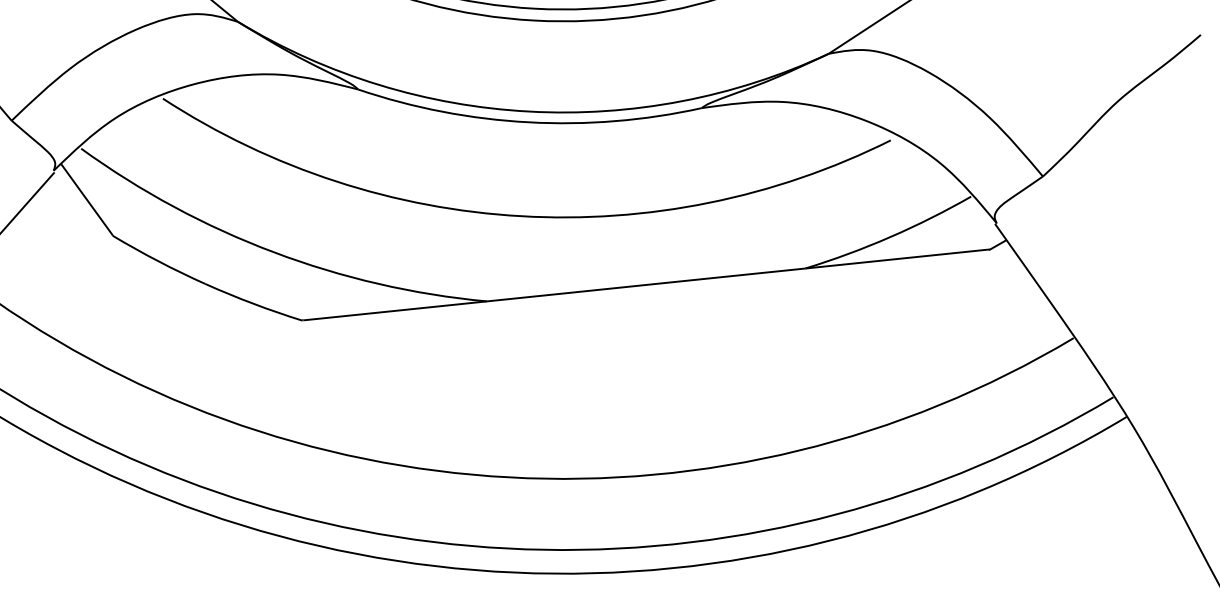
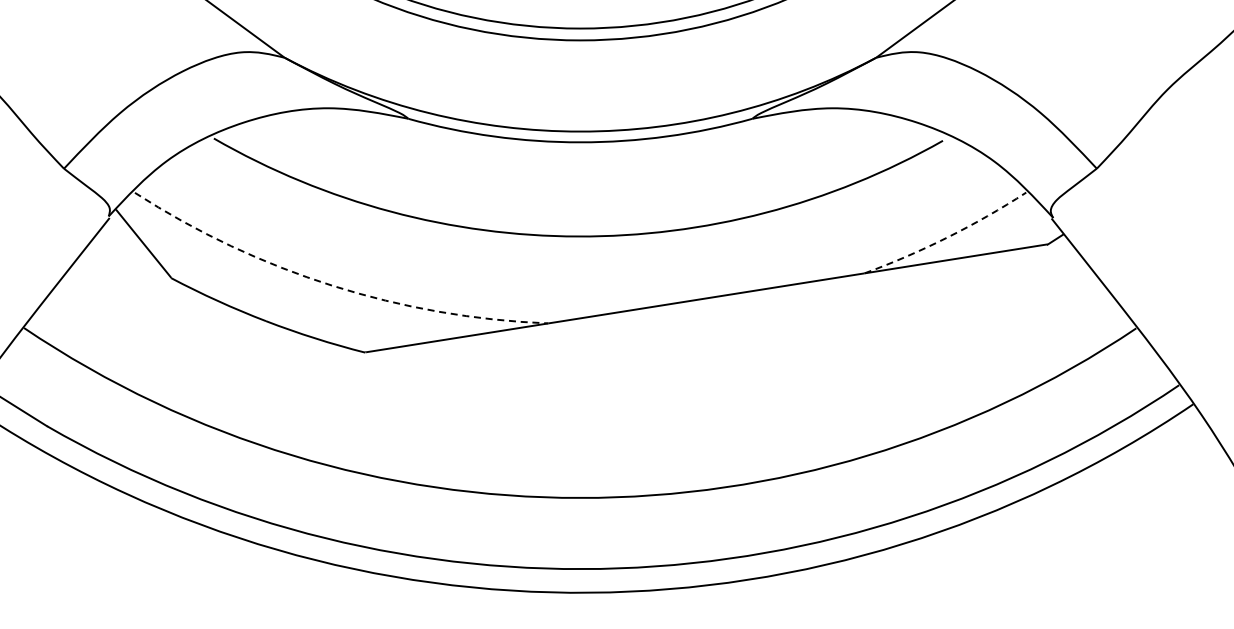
arc: (890, 237) -> (947, 237), solid -> dashed
arc: (273, 251) -> (332, 285), solid -> dashed

